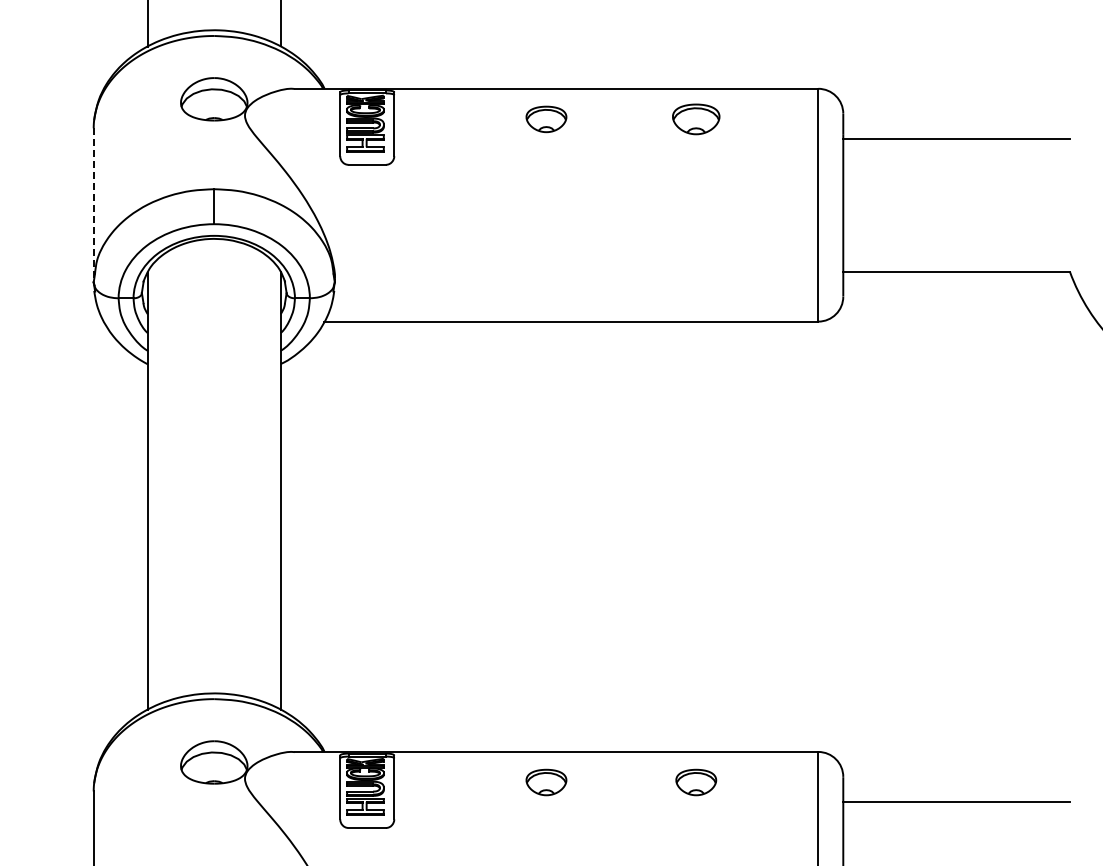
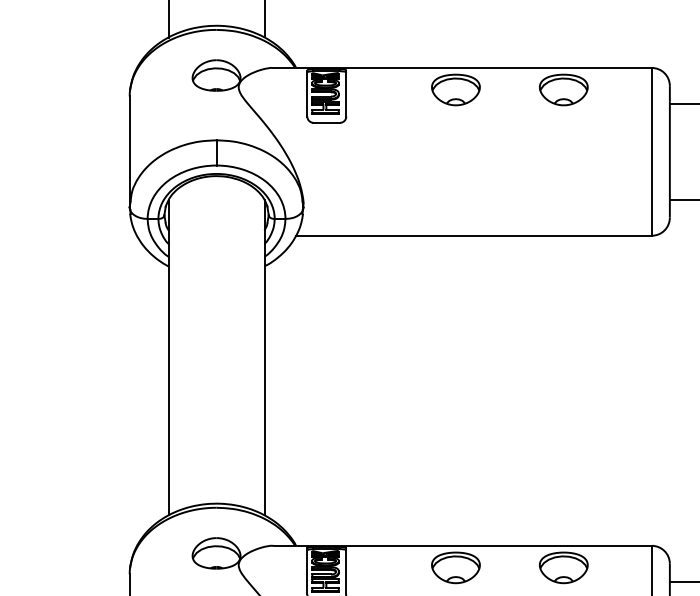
part: (546, 119) -> (455, 90), size x1.67
part: (696, 119) -> (564, 90), size x1.43
line: (93, 205) -> (129, 152), dashed -> solid
part: (546, 782) -> (455, 567), size x1.67
part: (696, 782) -> (564, 567), size x1.67

